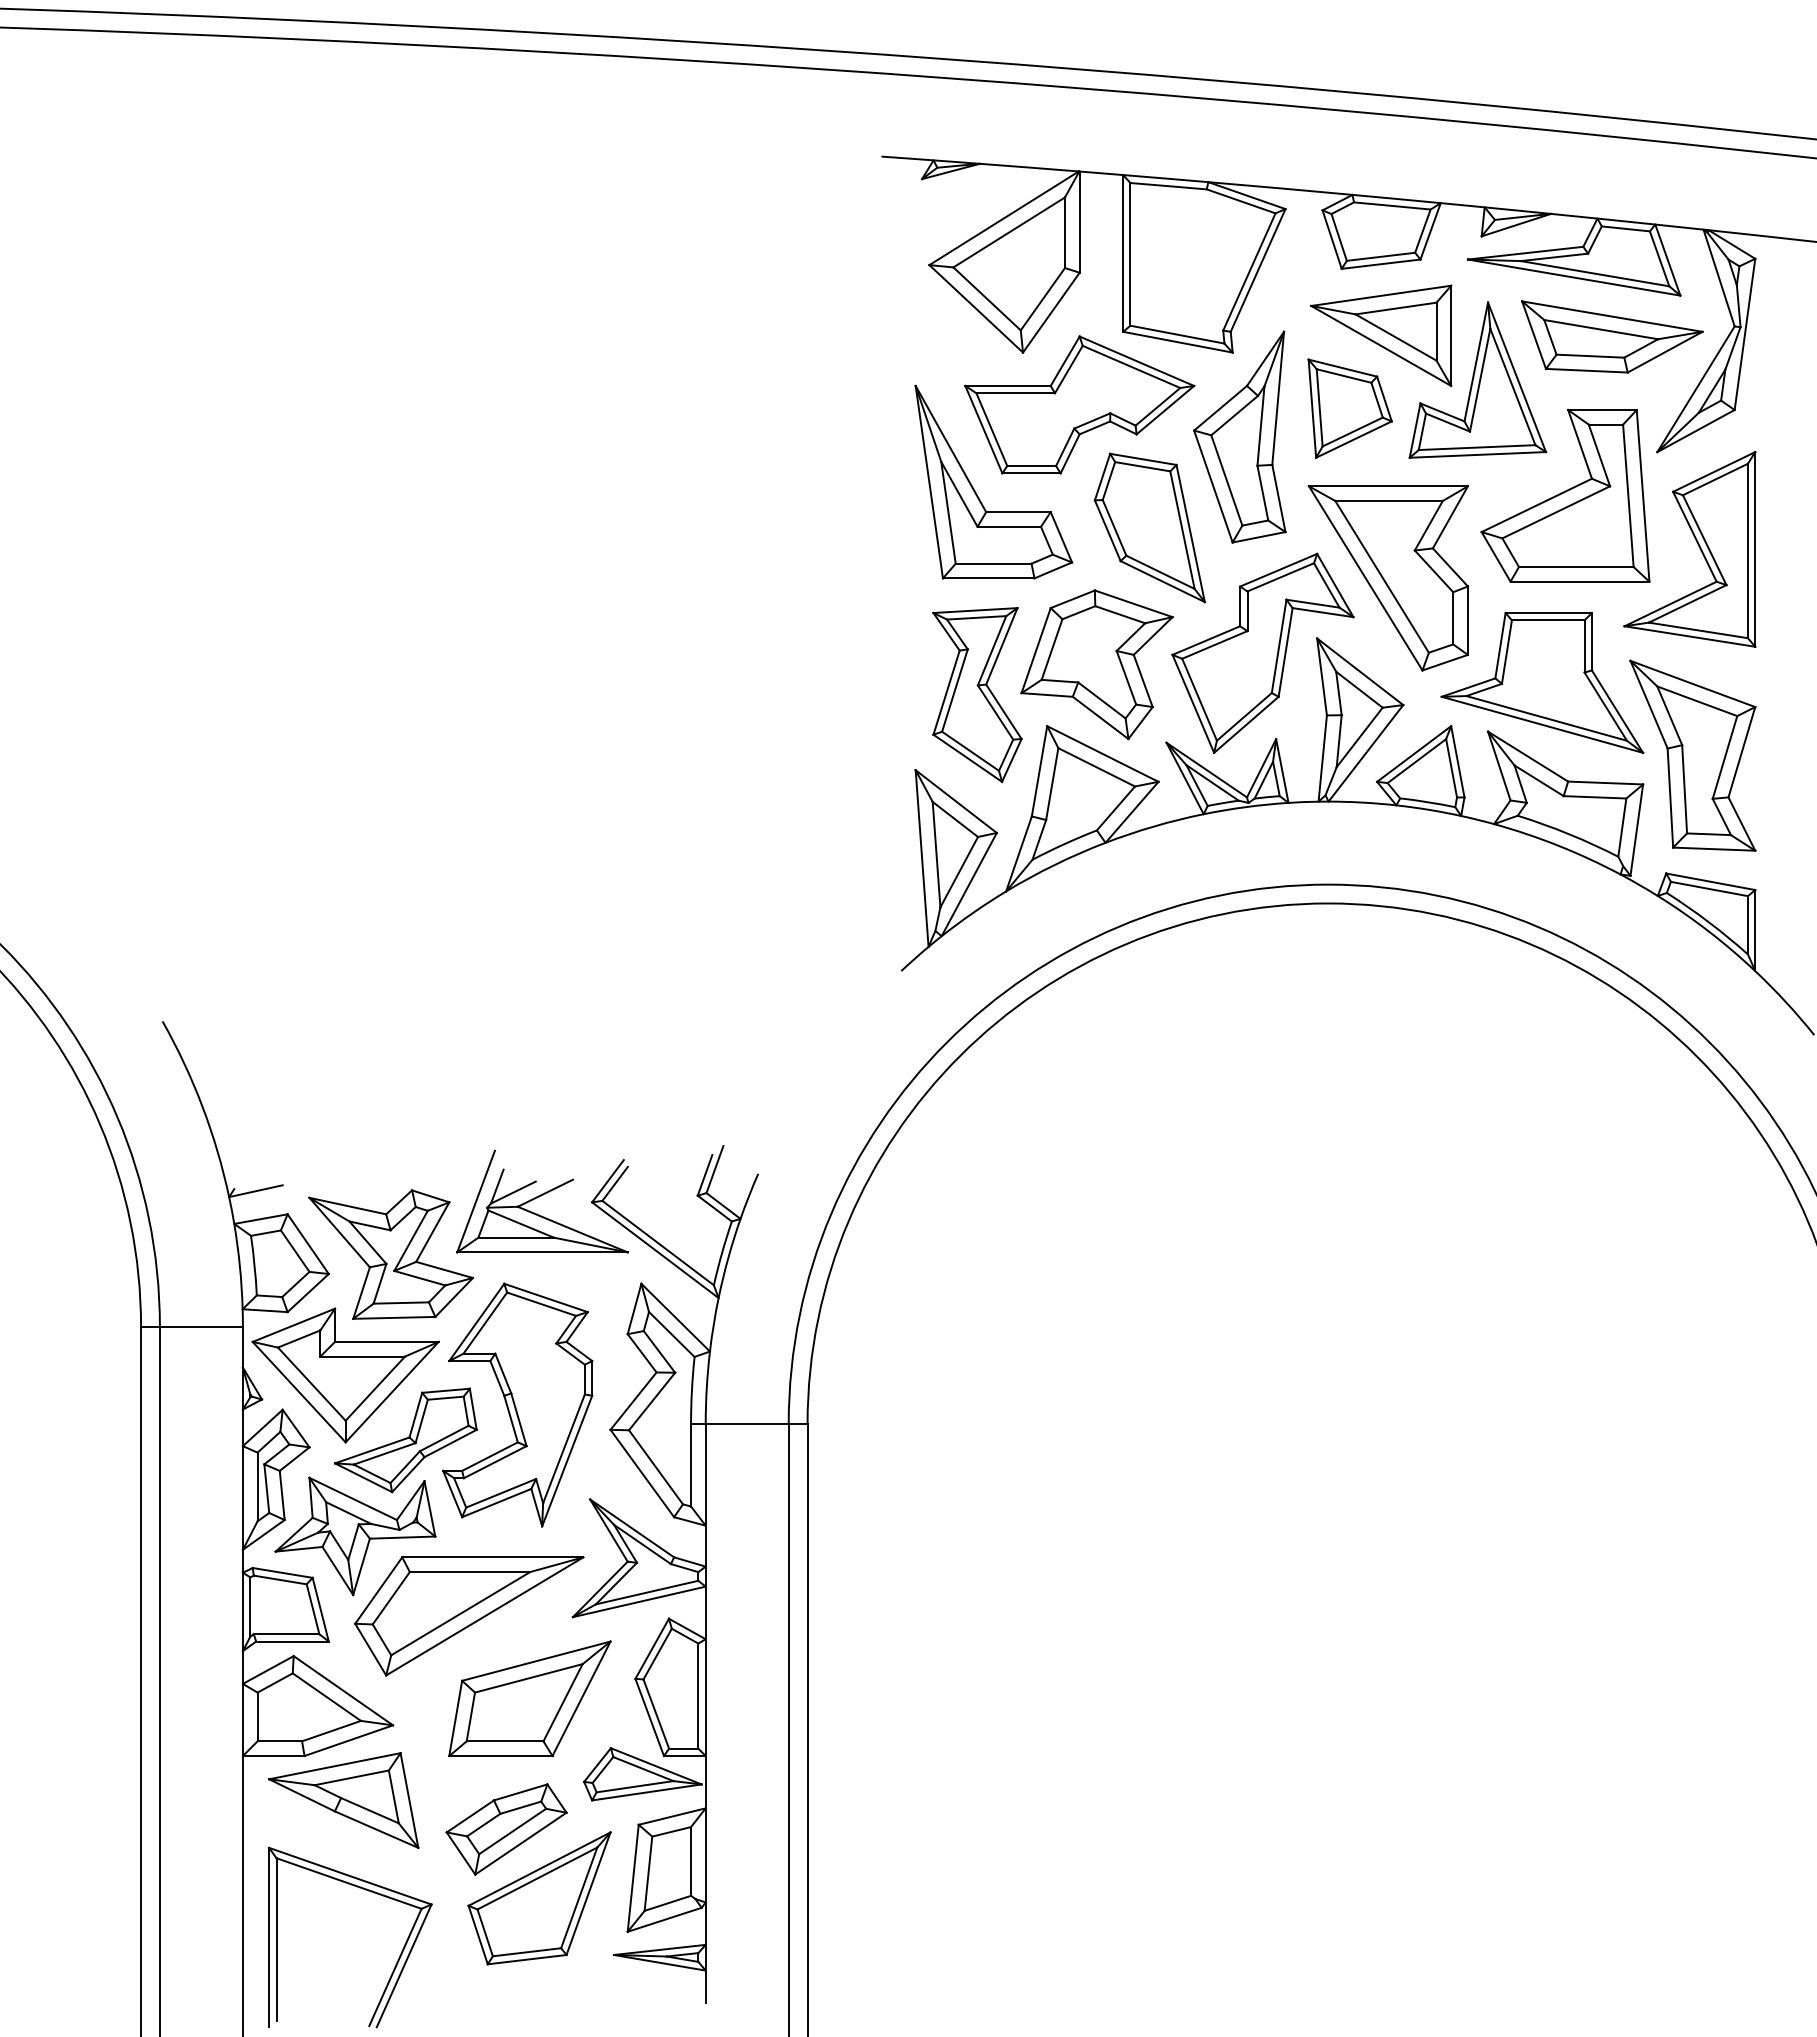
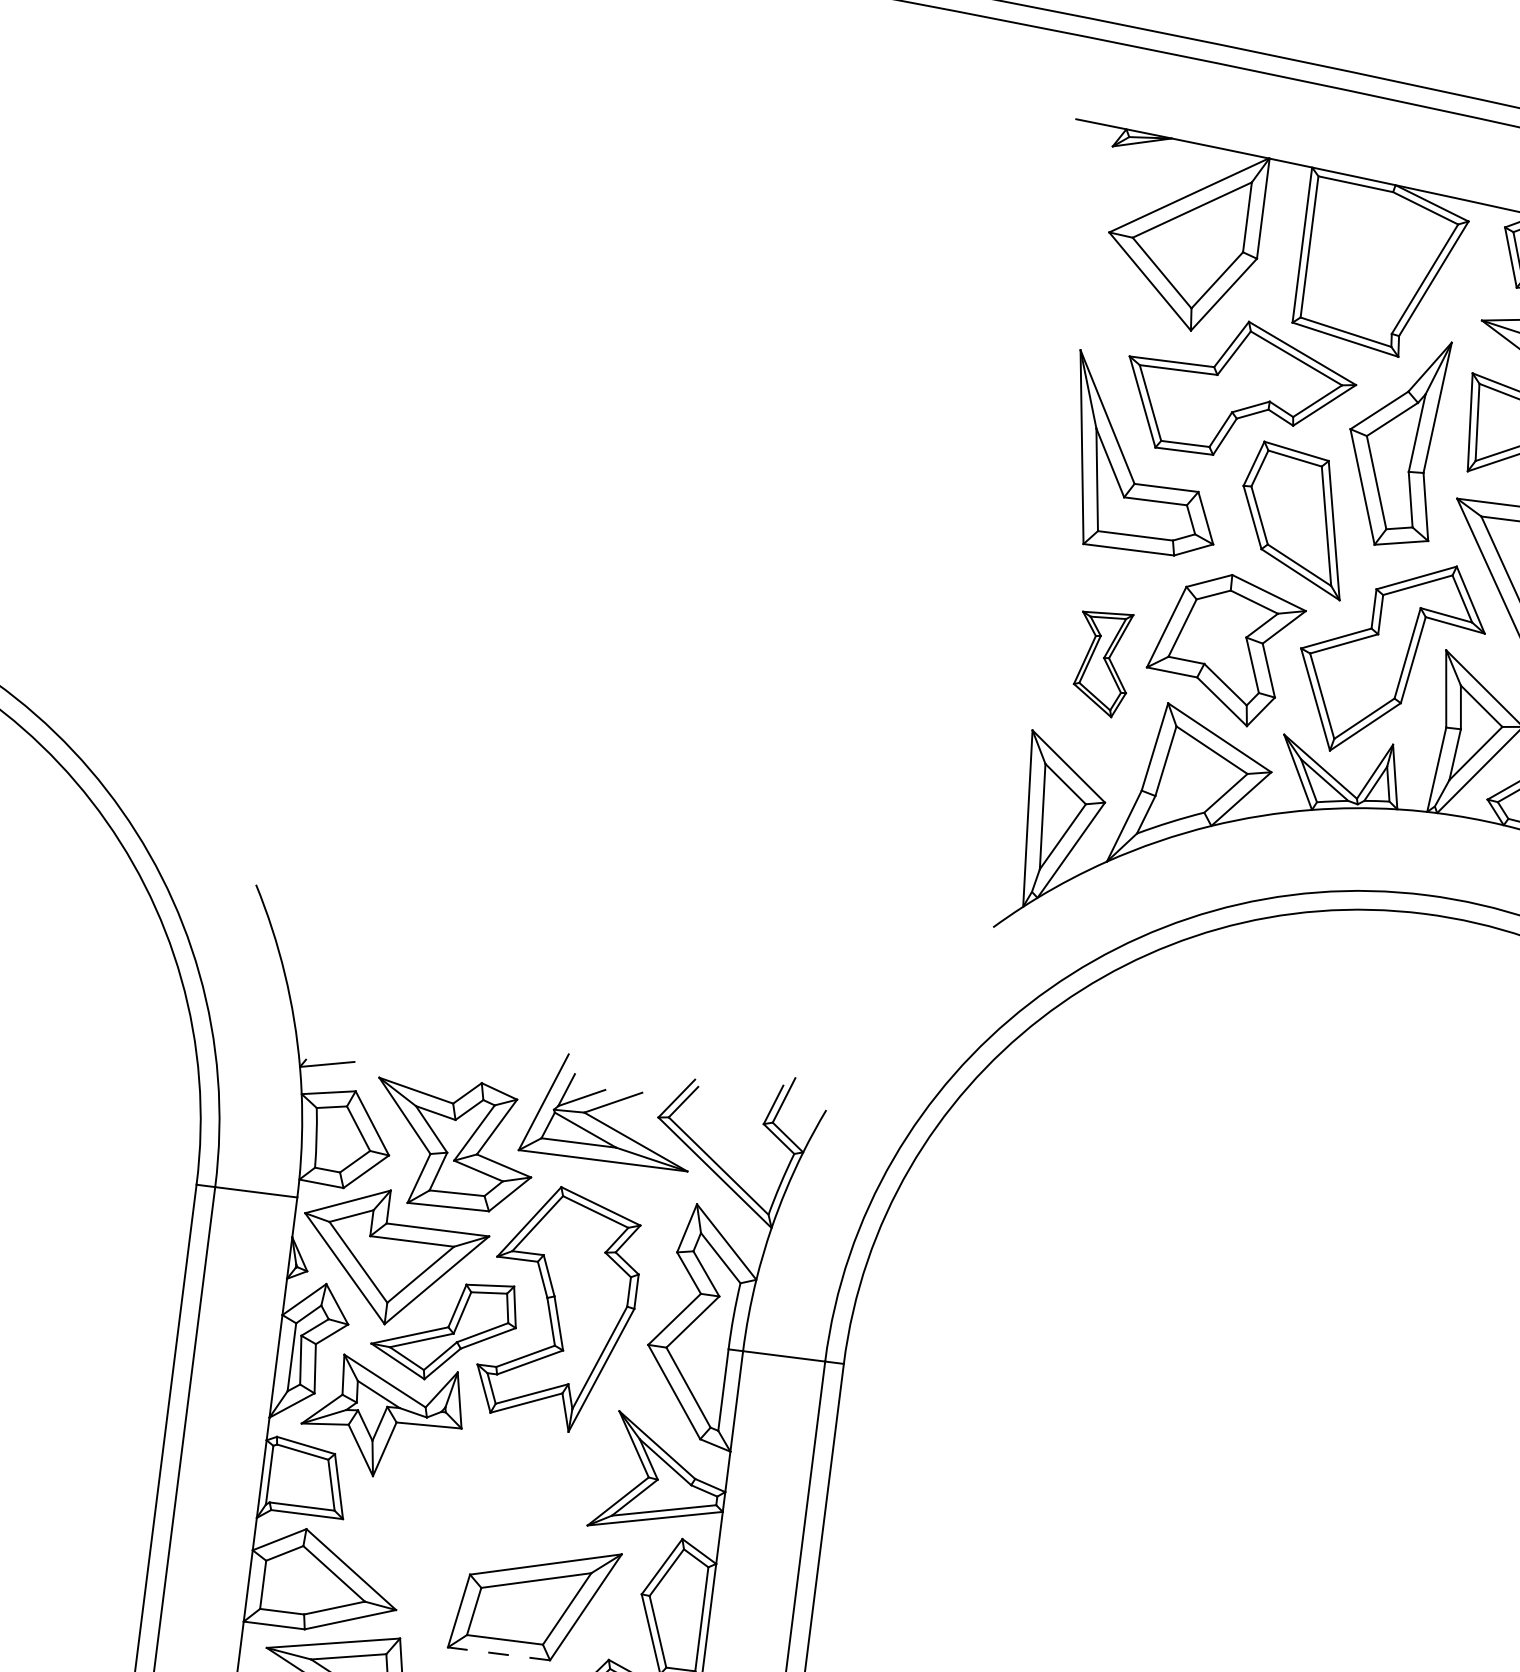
part: (977, 694) -> (1103, 663), size x0.6
part: (469, 1616) -> (485, 1511), removed
line: (500, 1756) -> (498, 1654), solid -> dashed

